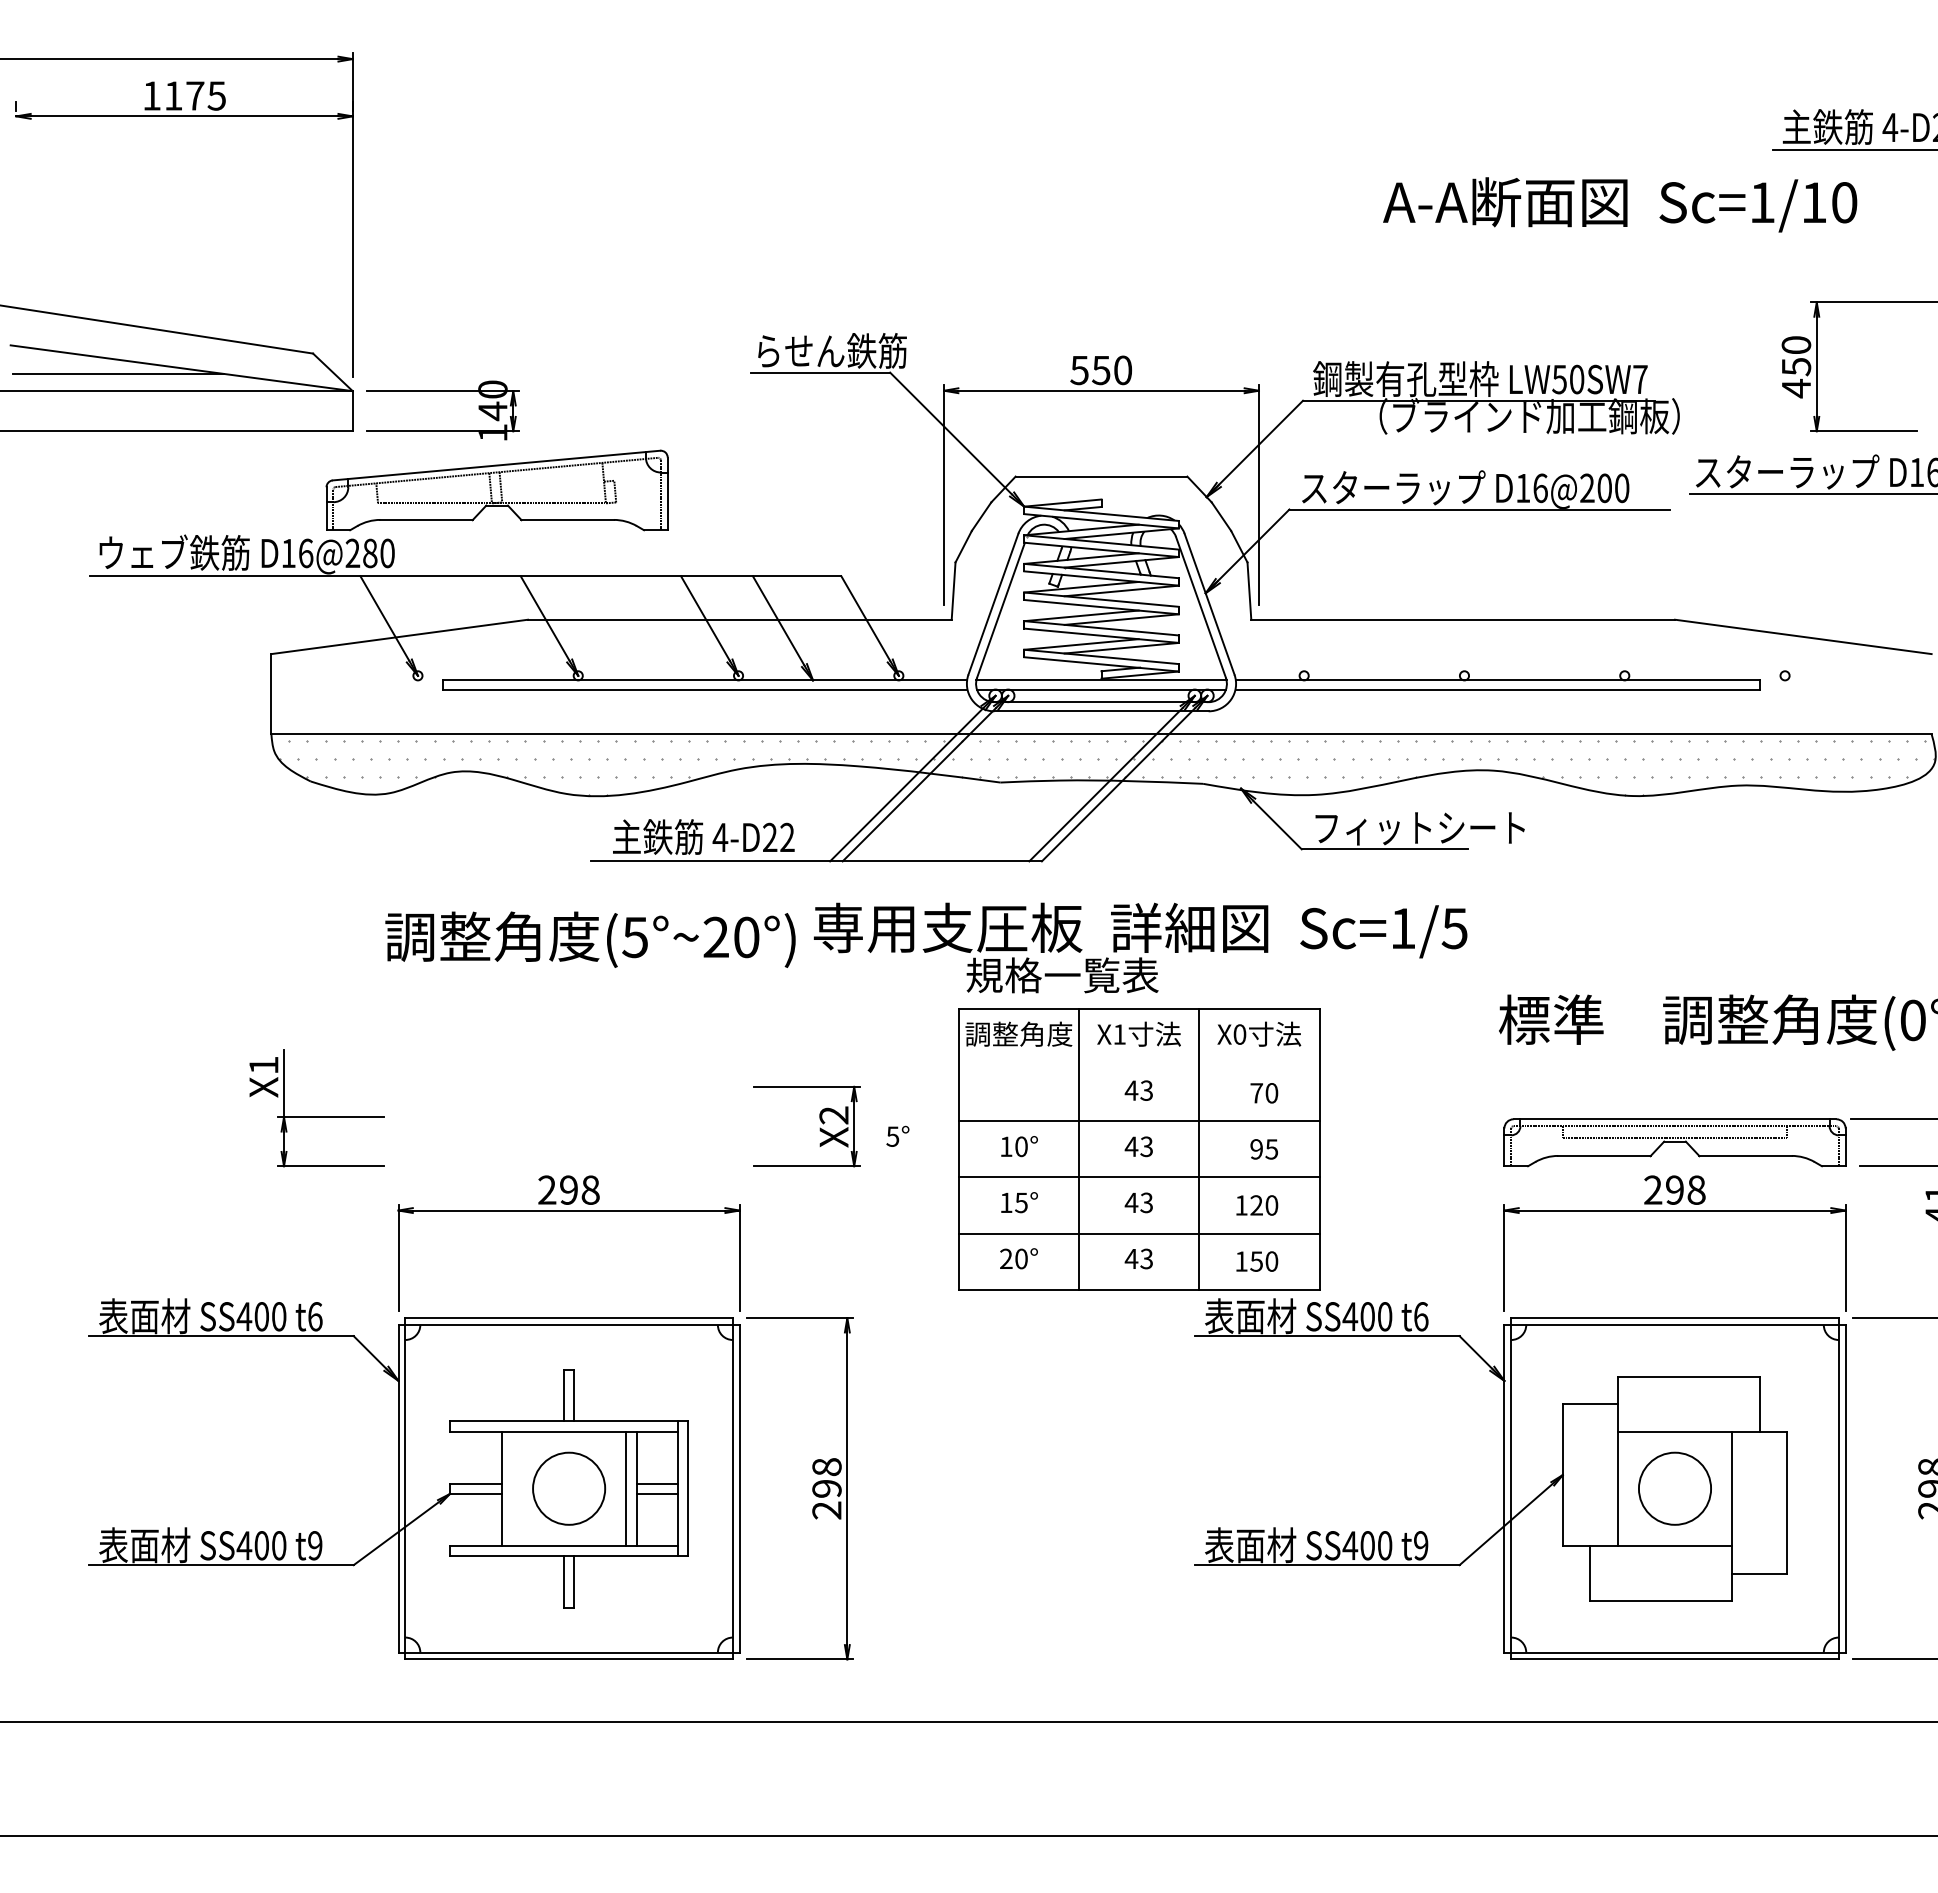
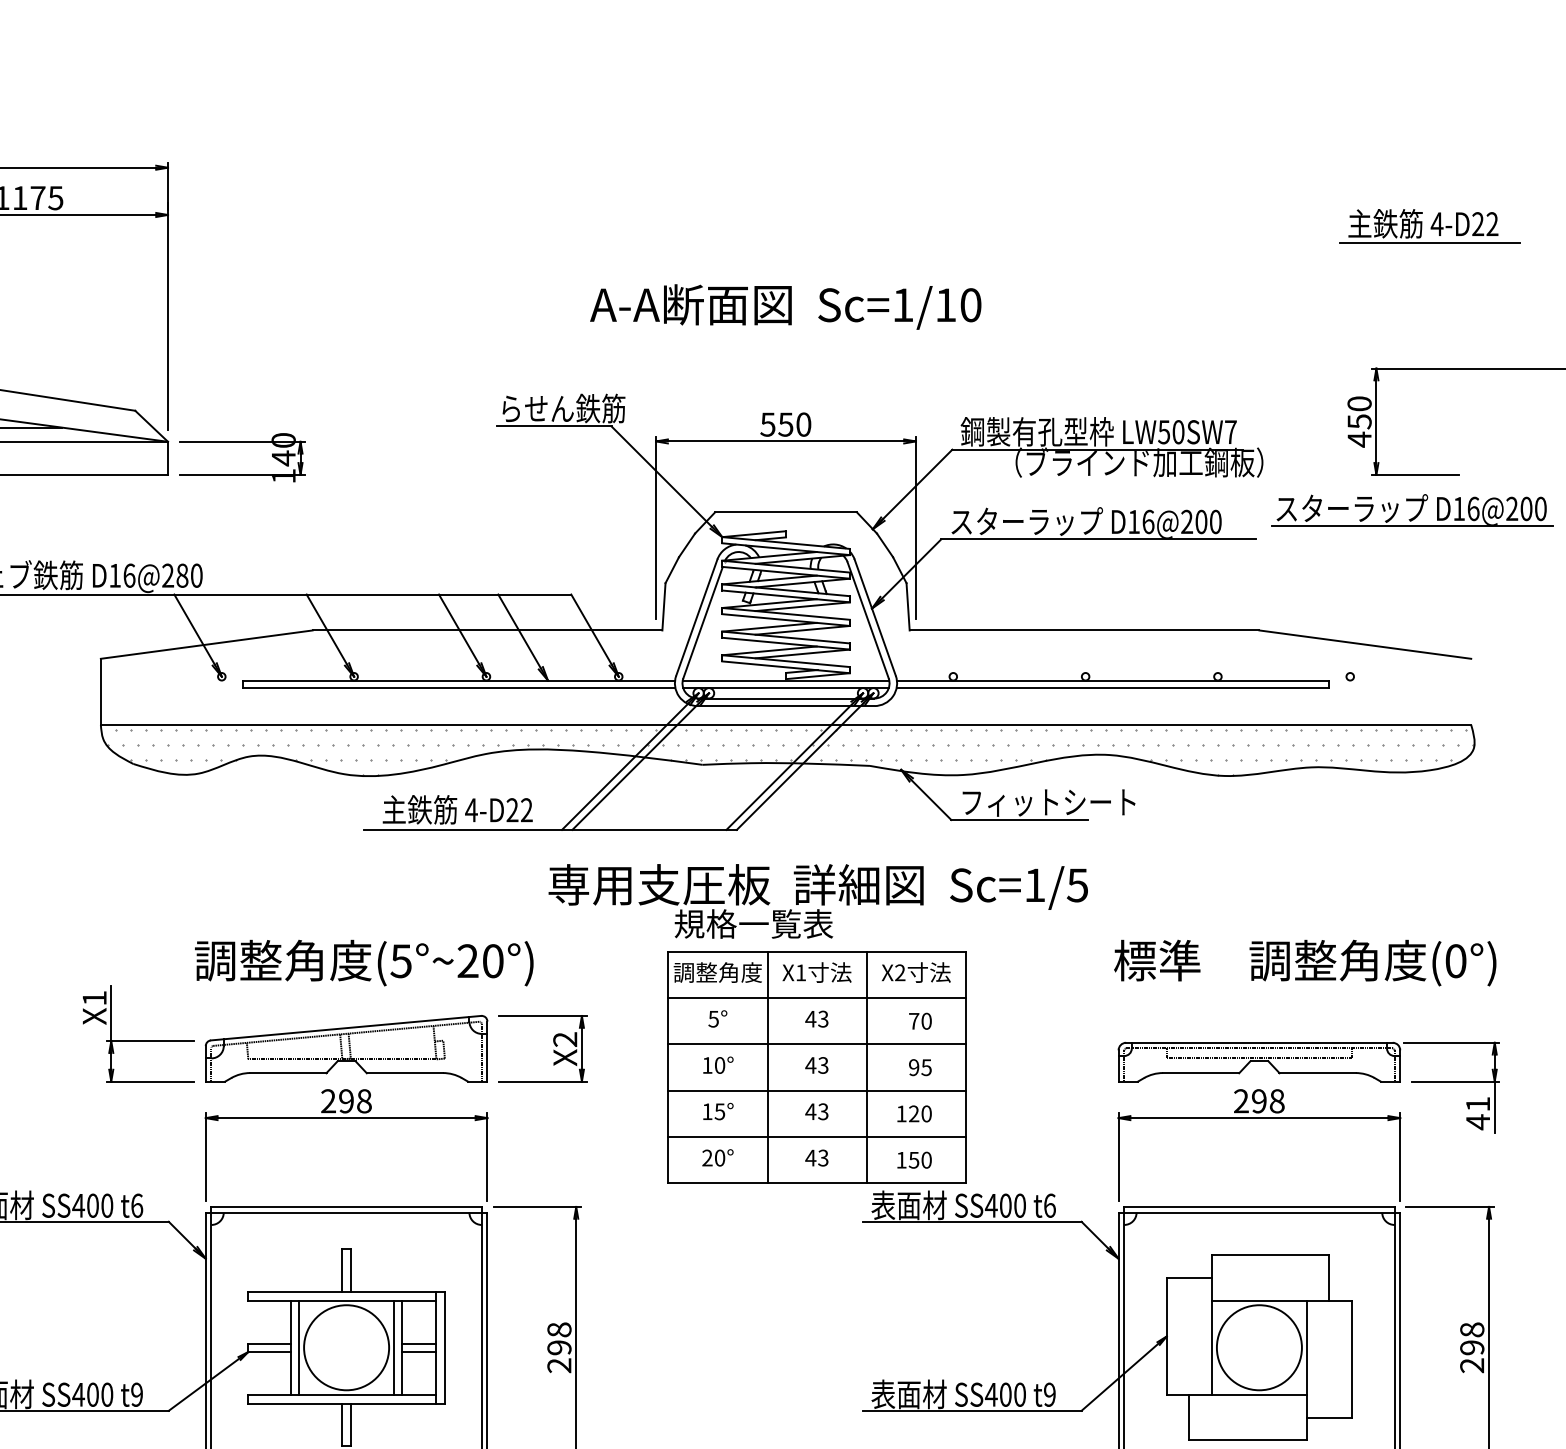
text: (1620, 204) -> (786, 306), moved
part: (496, 490) -> (346, 1048), moved
text: (590, 939) -> (364, 962), moved
text: (1239, 1034) -> (899, 972), X0 -> X2
line: (1138, 1065) -> (816, 998), added
text: (897, 1135) -> (717, 1018), moved
line: (511, 1488) -> (299, 1347), added
circle: (568, 1488) -> (346, 1347), size x1.43
circle: (1674, 1488) -> (1258, 1347), size x1.43

